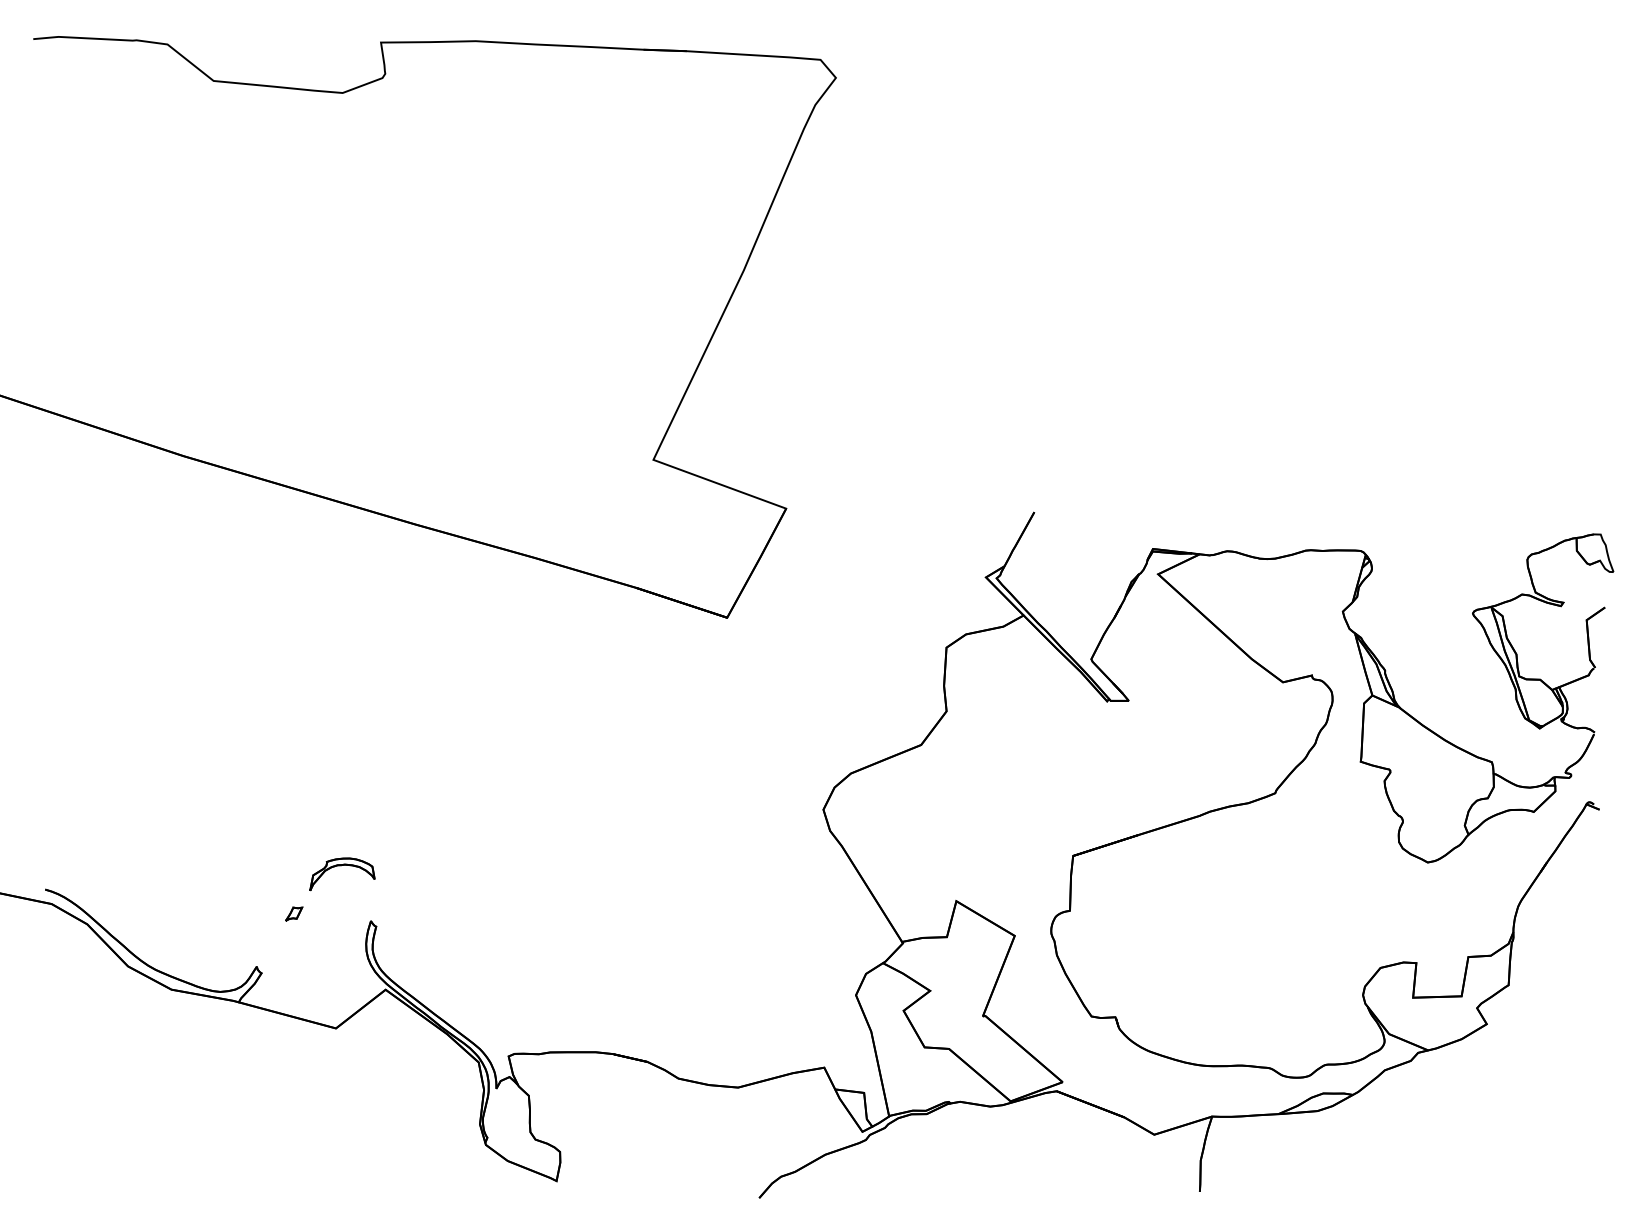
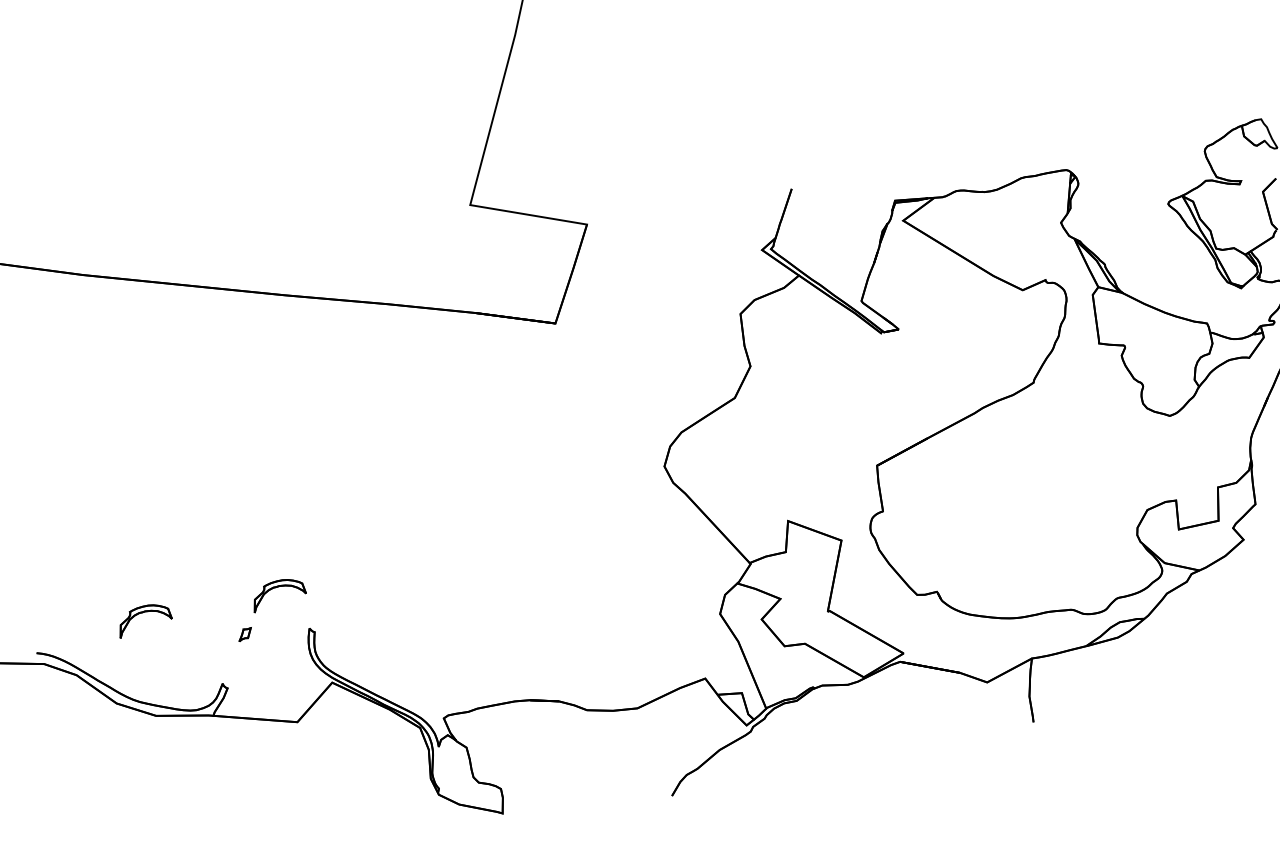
part: (178, 866) -> (142, 613), added

